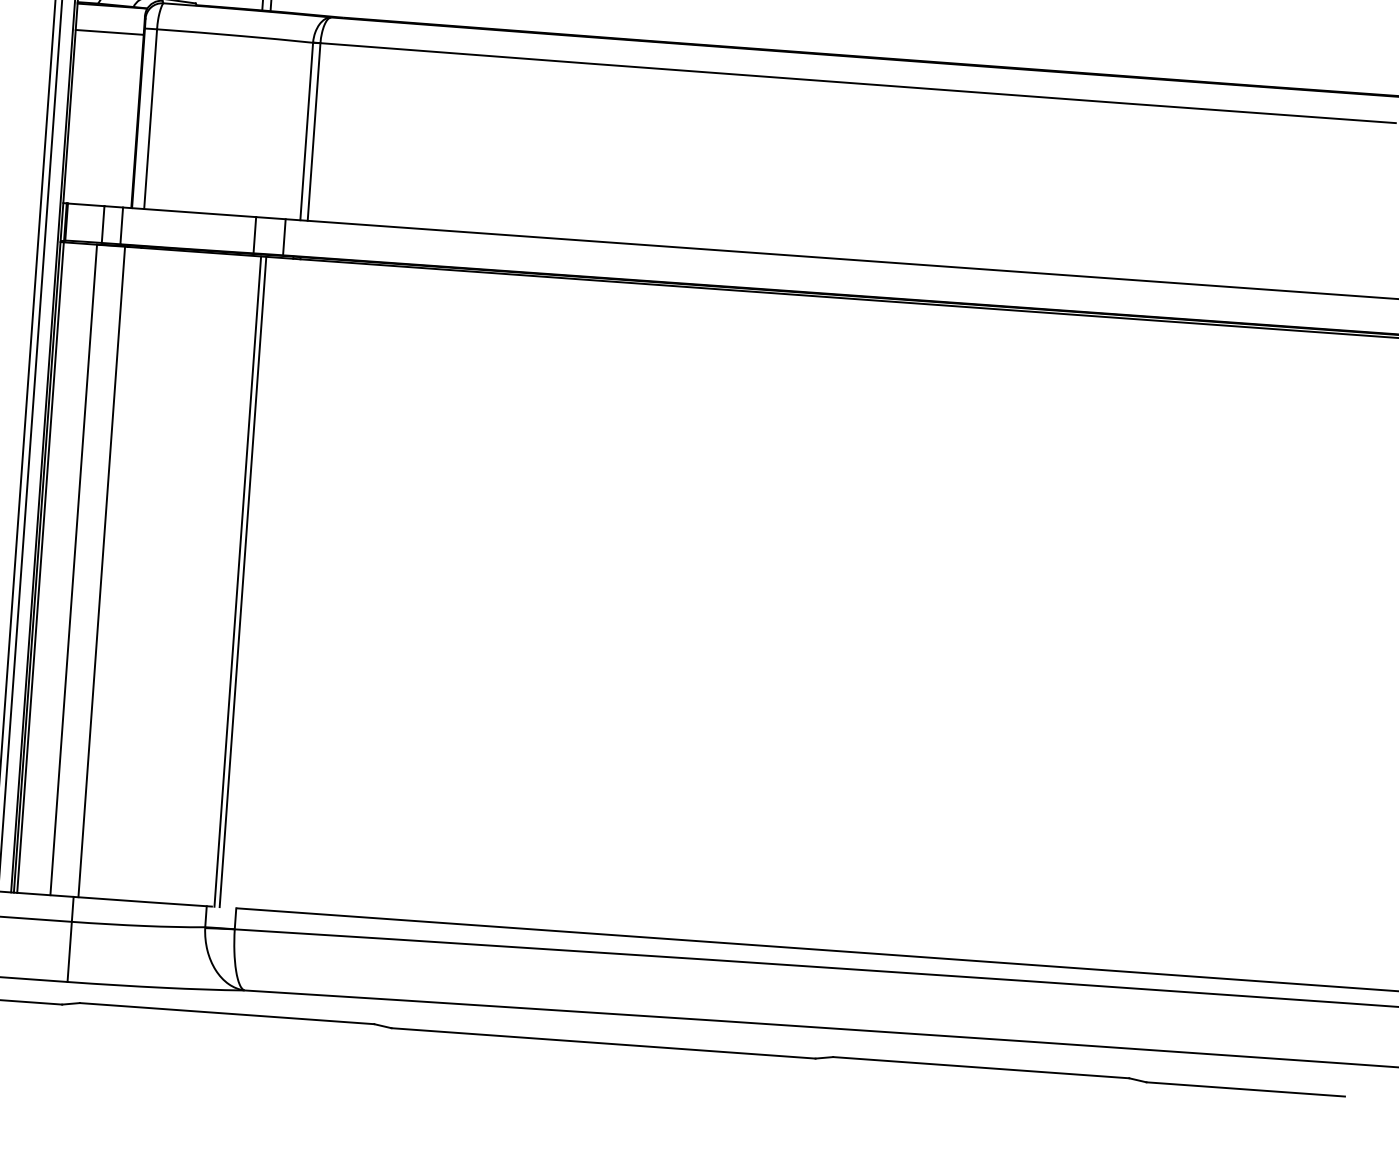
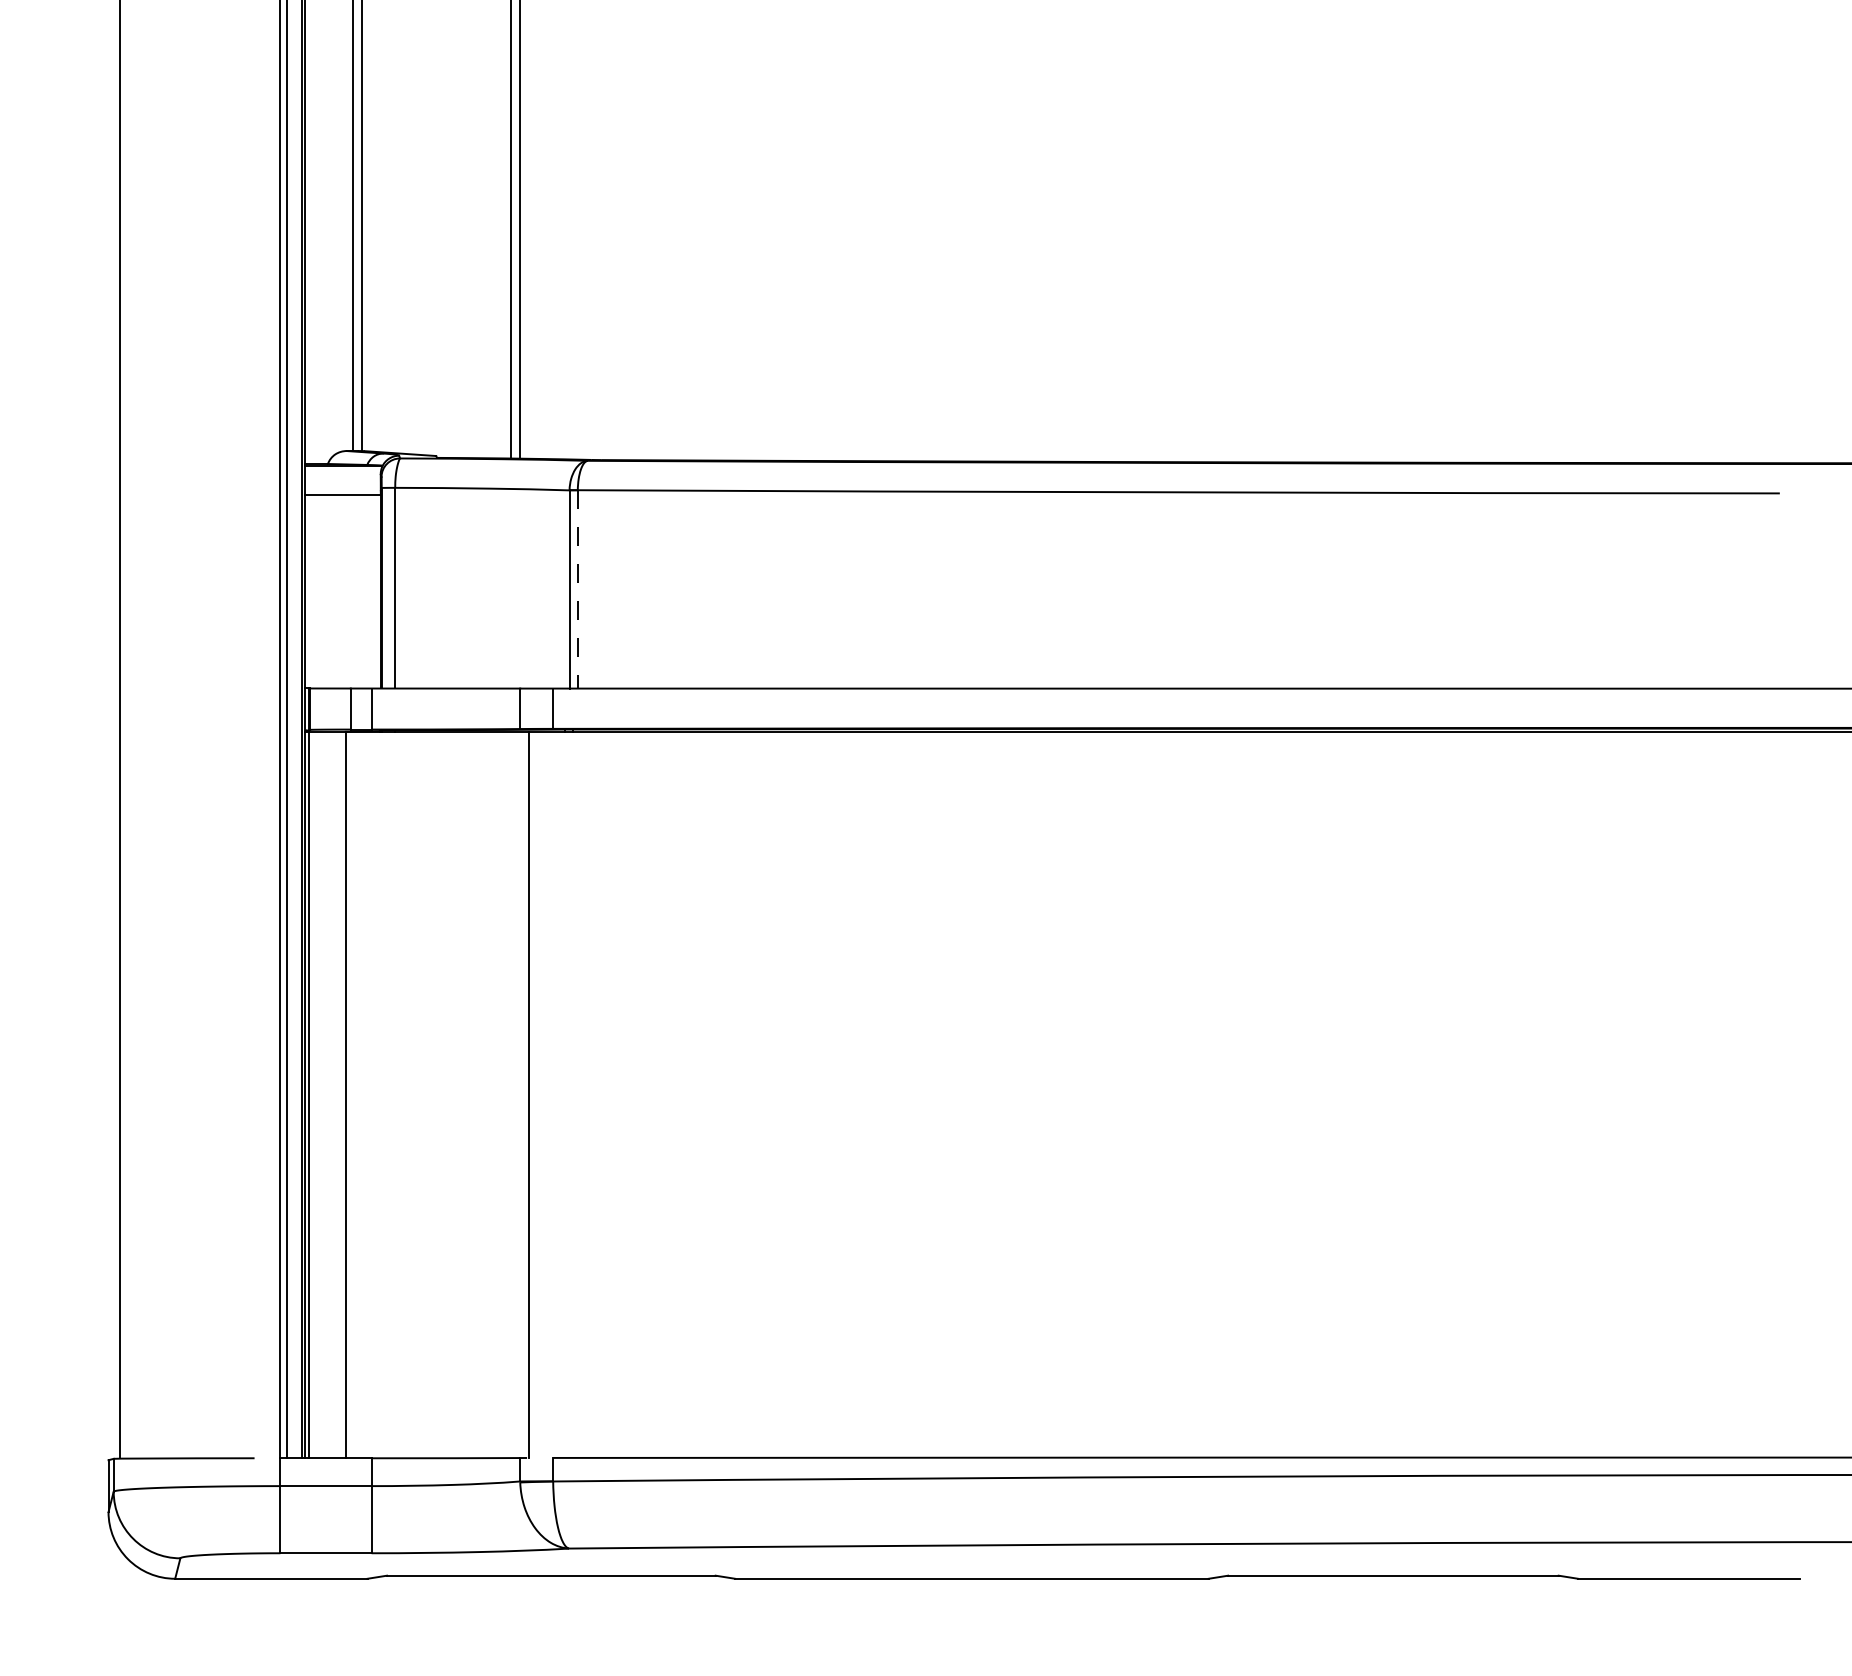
line: (313, 132) -> (577, 589), solid -> dashed
line: (101, 571) -> (376, 1094), removed
line: (242, 581) -> (534, 1094), removed

